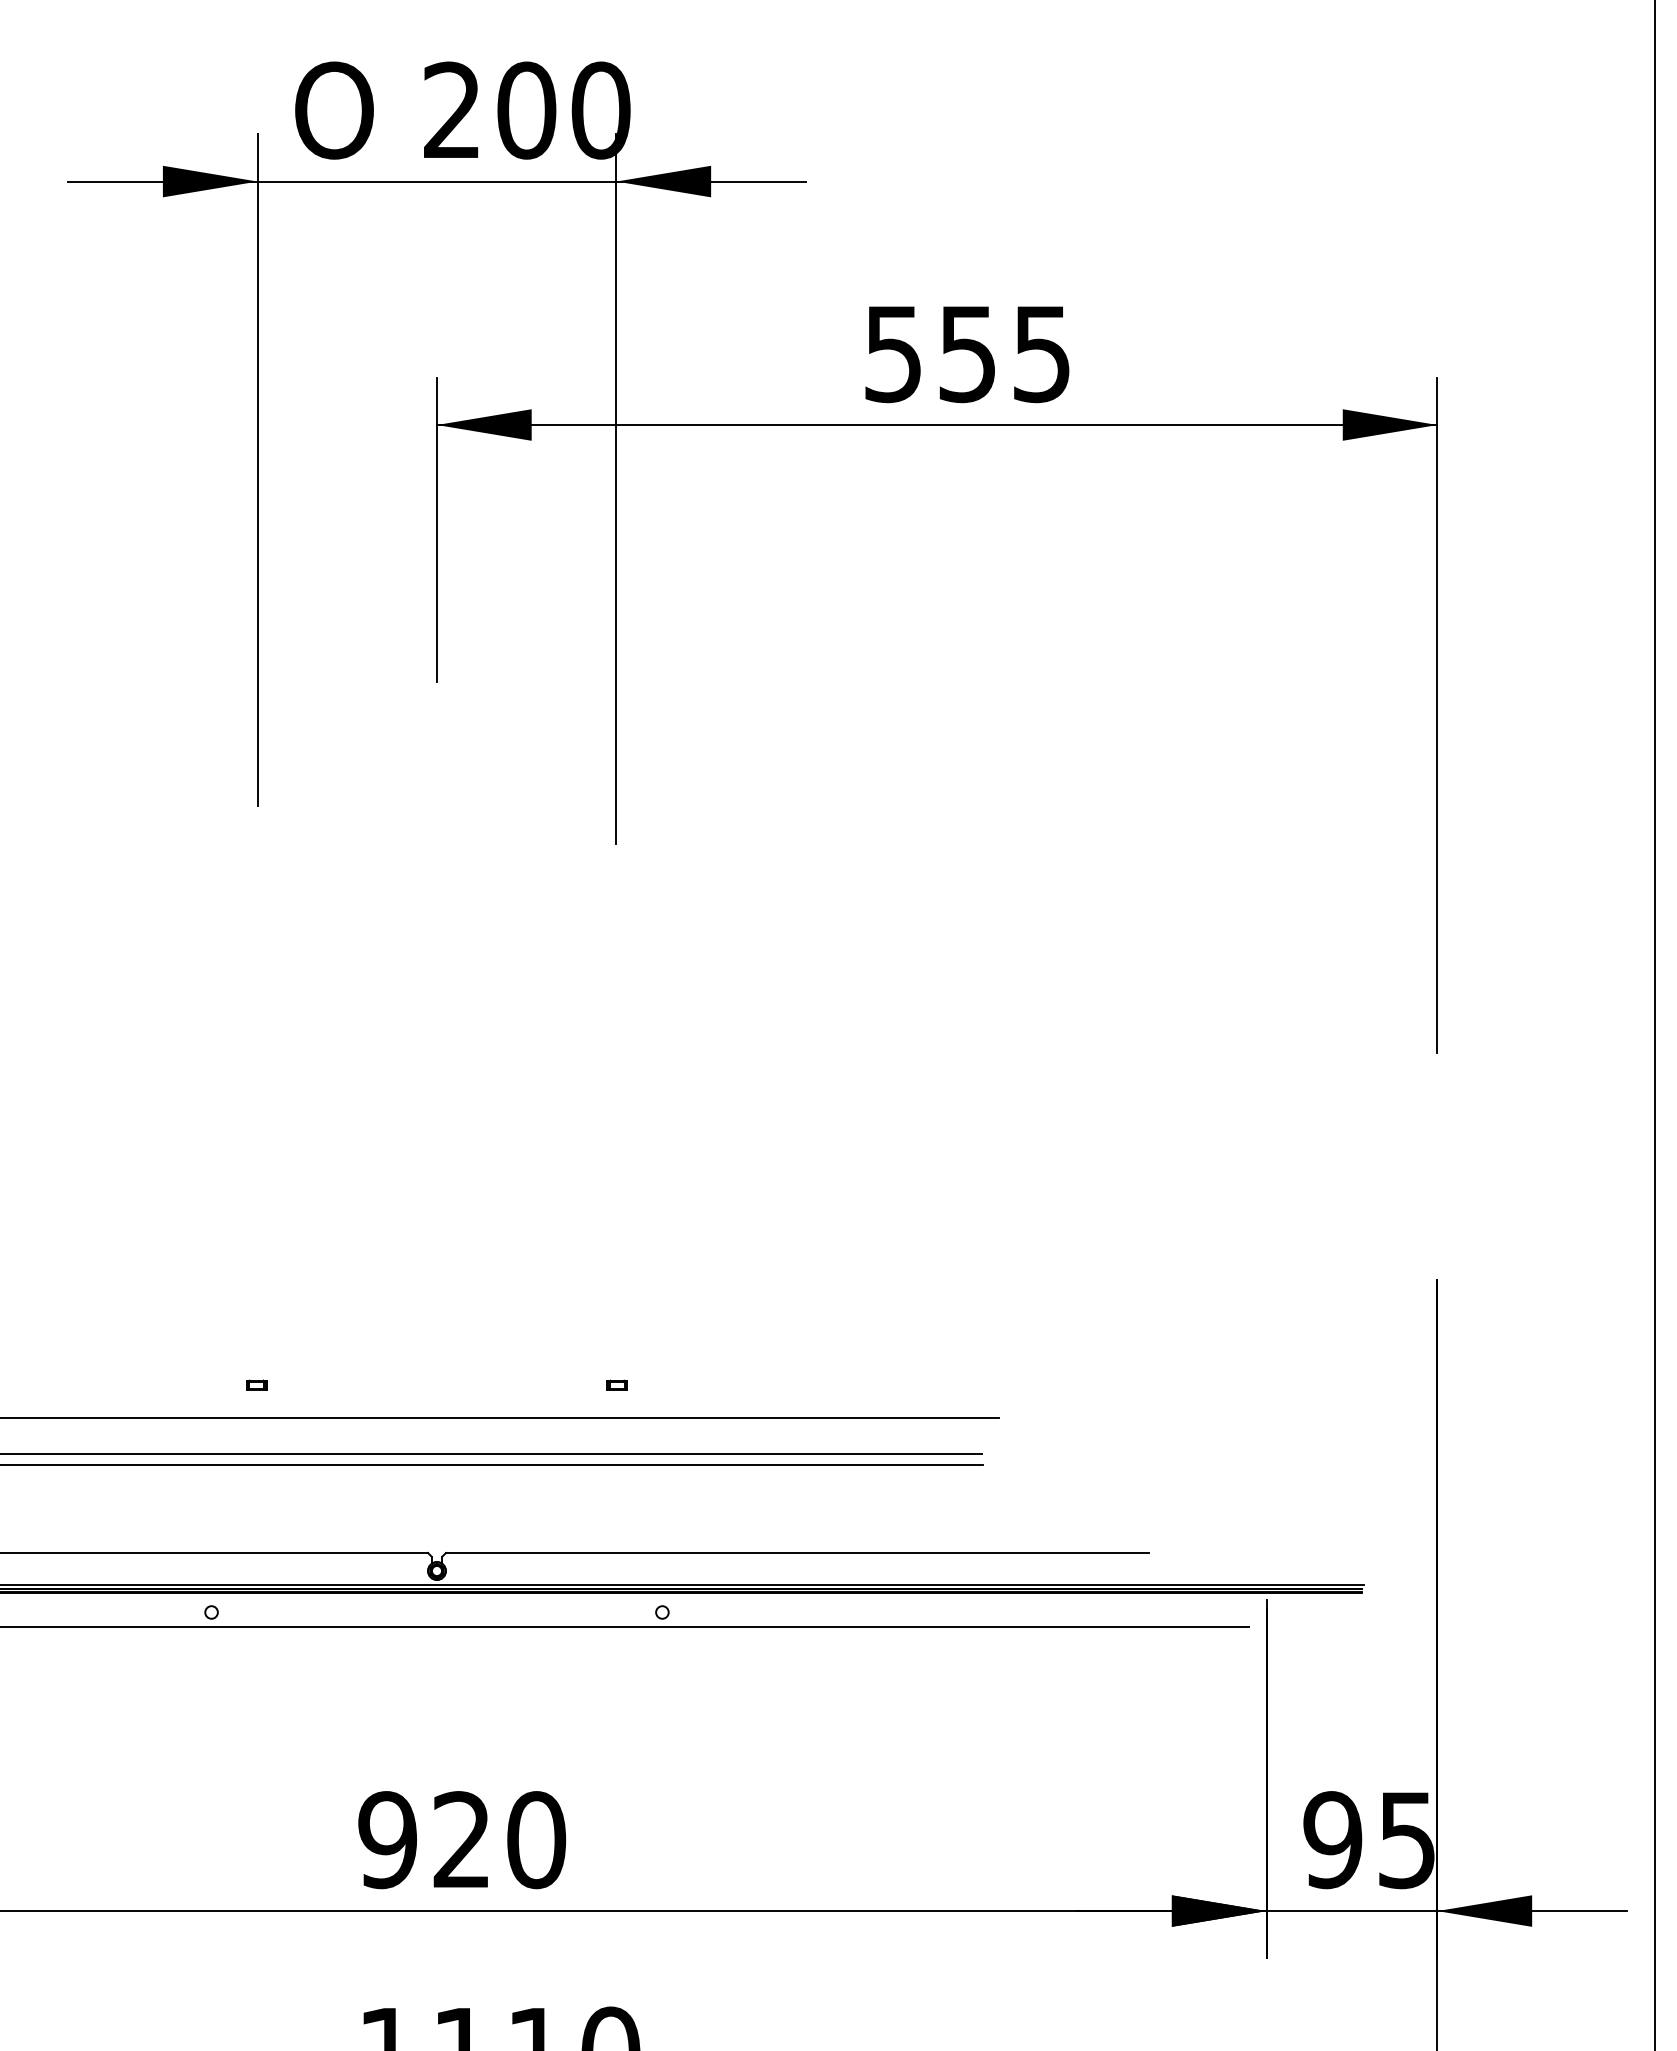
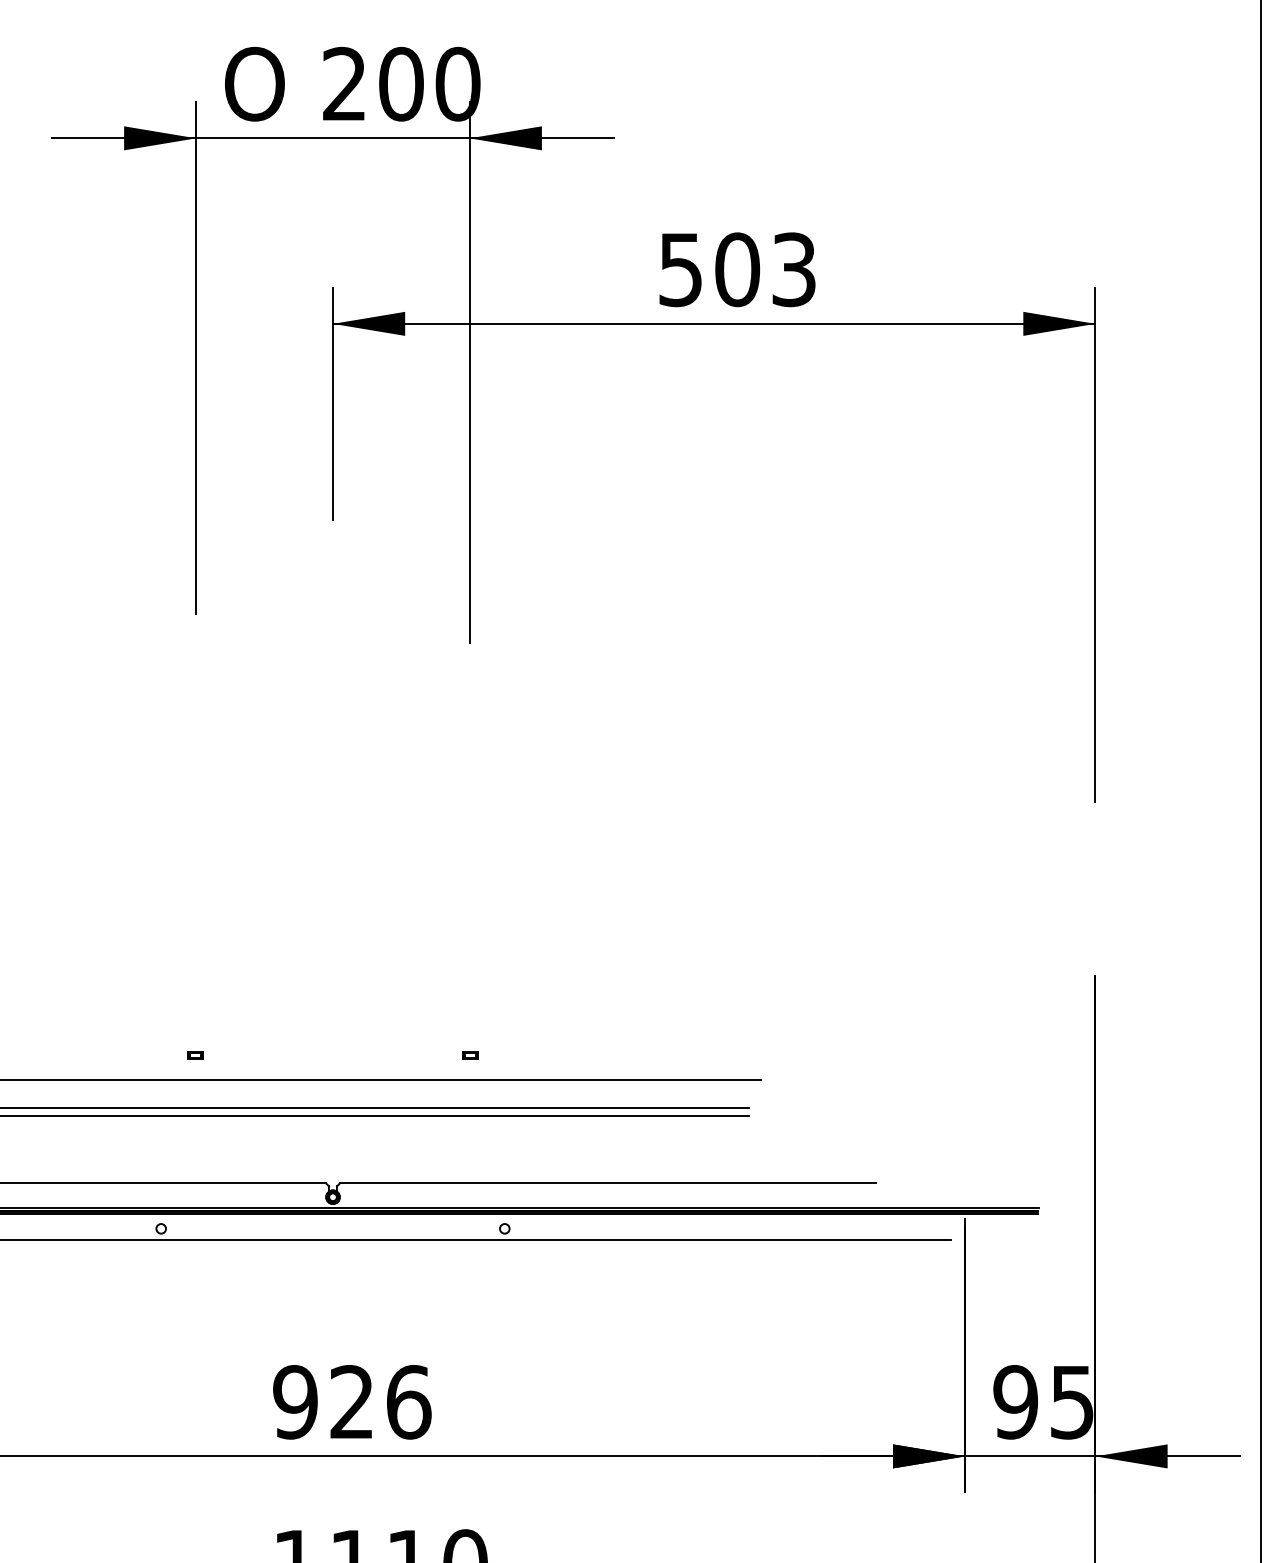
text: (1004, 354) -> (765, 270), 555 -> 503
text: (536, 1840) -> (408, 1402), 920 -> 926

